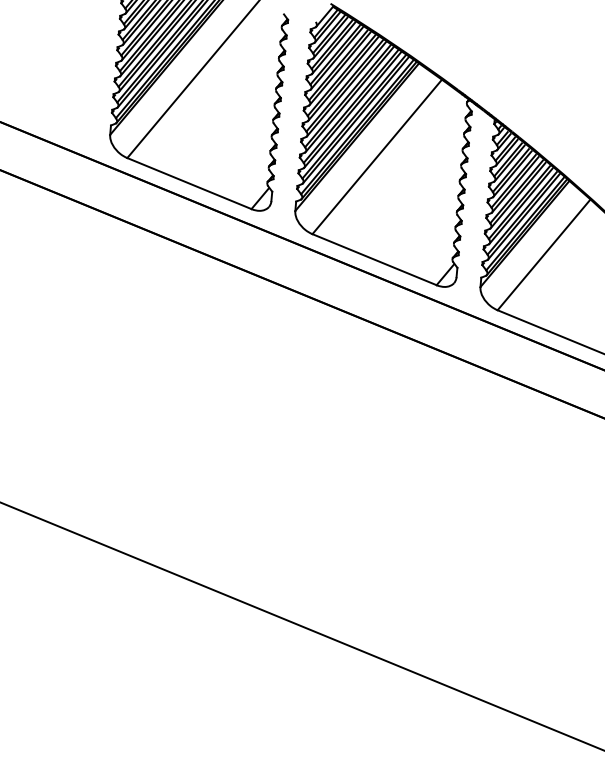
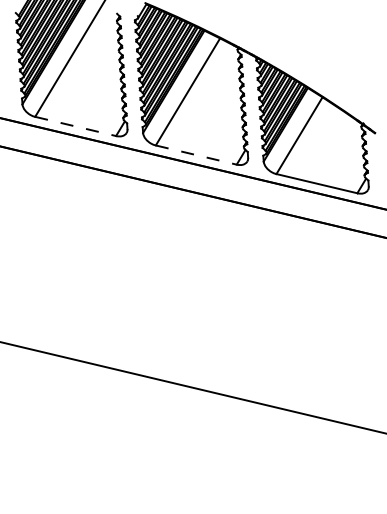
line: (189, 183) -> (75, 126), solid -> dashed
line: (374, 260) -> (196, 155), solid -> dashed

